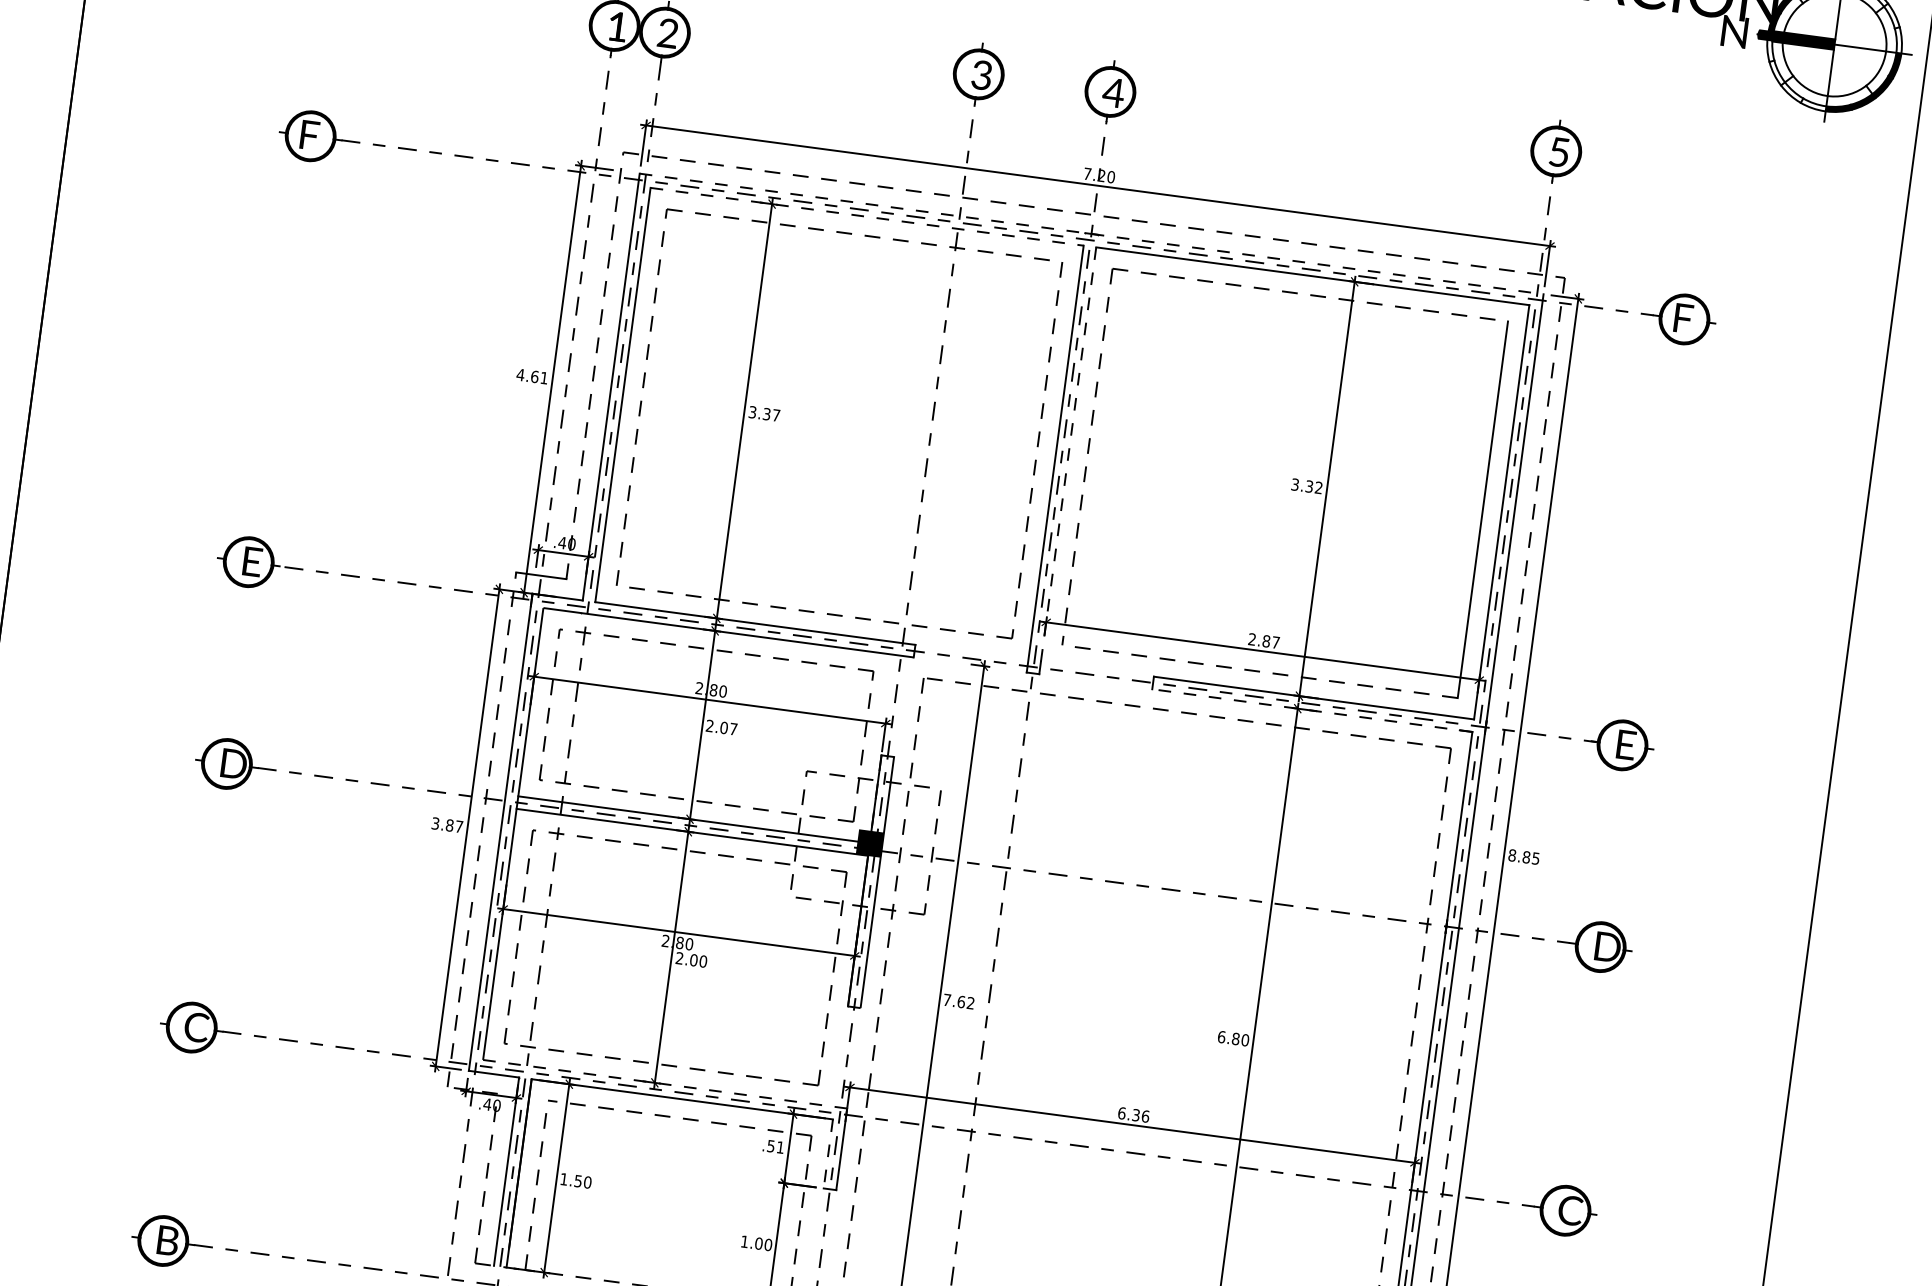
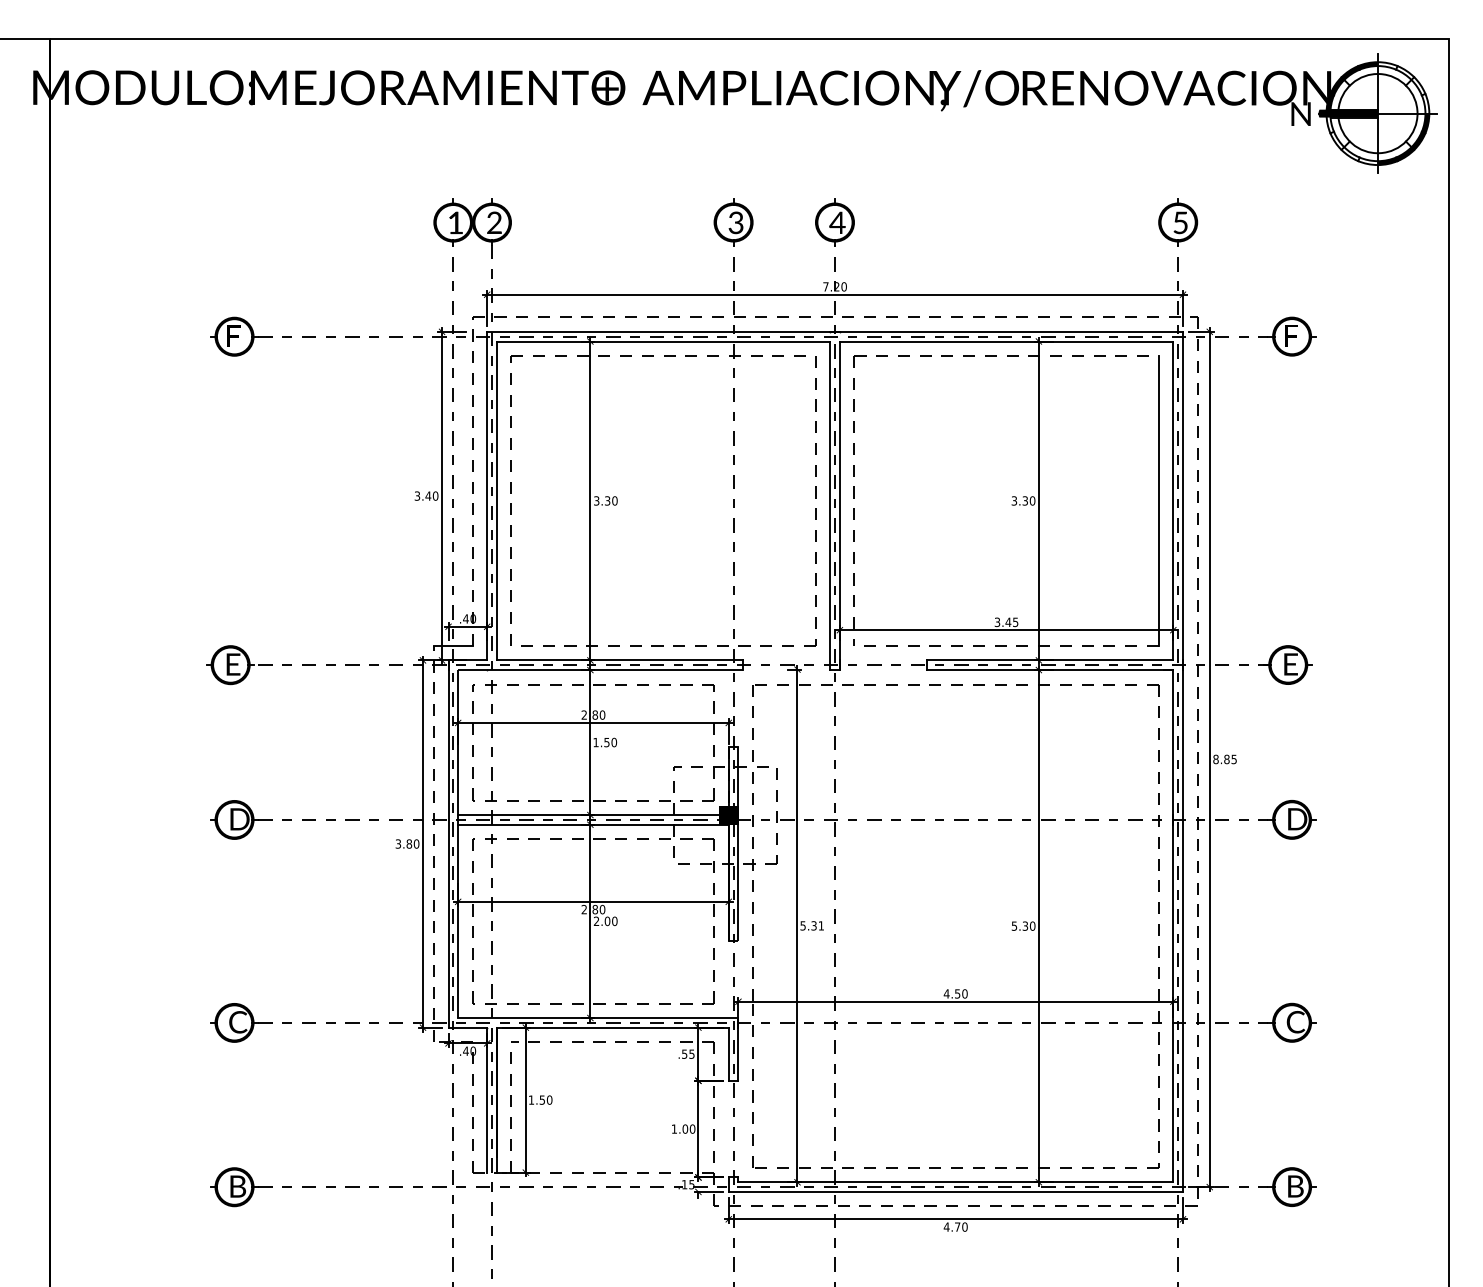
line: (867, 216) -> (663, 341), dashed -> solid
line: (1092, 233) -> (835, 331), dashed -> solid
text: (532, 375) -> (426, 495), 4.61 -> 3.40
text: (775, 414) -> (614, 500), 3.37 -> 3.30
line: (1067, 461) -> (839, 506), dashed -> solid
text: (1318, 487) -> (1032, 500), 3.32 -> 3.30
text: (1263, 641) -> (1006, 622), 2.87 -> 3.45
line: (1311, 711) -> (1049, 670), dashed -> solid
text: (722, 727) -> (605, 742), 2.07 -> 1.50
text: (459, 826) -> (416, 843), 3.87 -> 3.80
text: (958, 1001) -> (811, 925), 7.62 -> 5.31
text: (1228, 1037) -> (1019, 925), 6.80 -> 5.30
line: (664, 1083) -> (597, 1017), dashed -> solid
text: (1133, 1114) -> (955, 993), 6.36 -> 4.50
text: (780, 1146) -> (691, 1053), .51 -> .55
line: (827, 1154) -> (728, 1054), dashed -> solid

